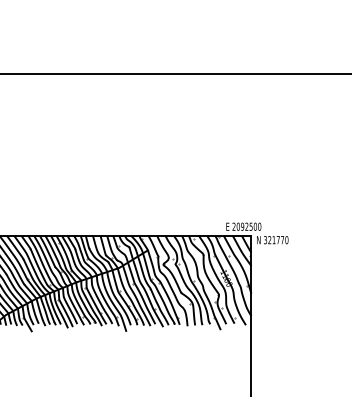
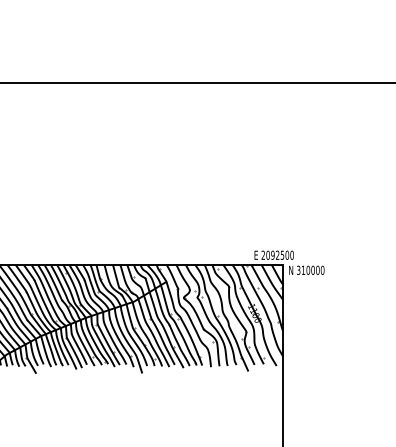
text: (276, 239) -> (310, 269), 321770 -> 310000

